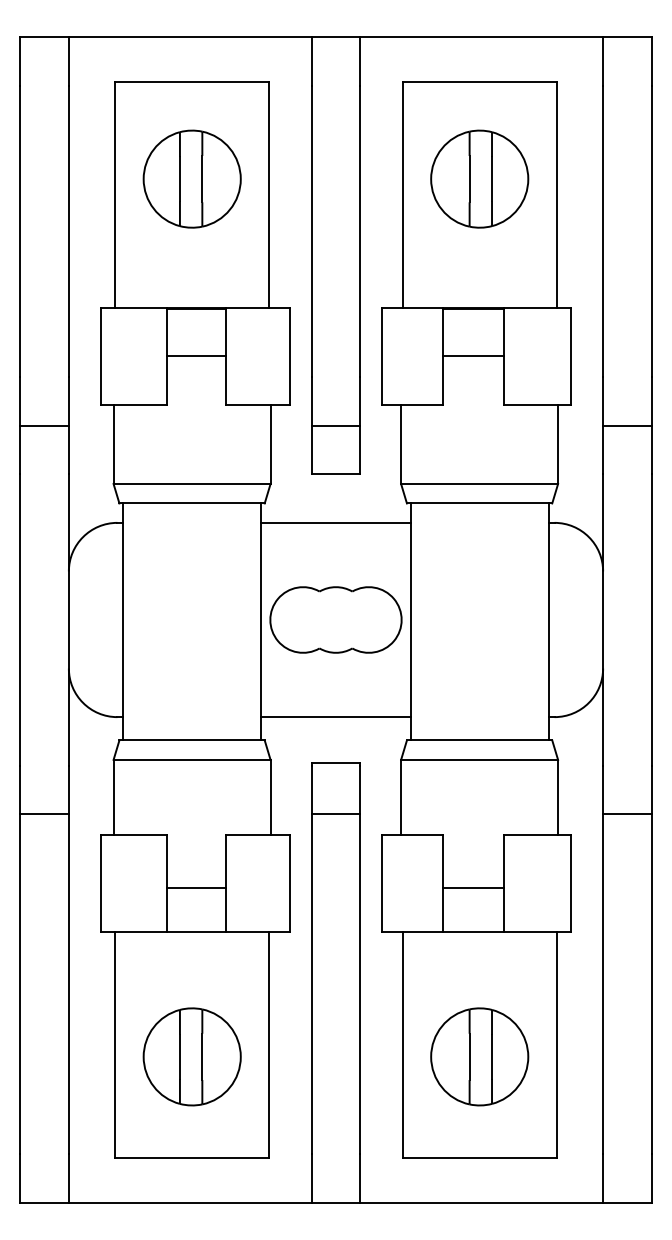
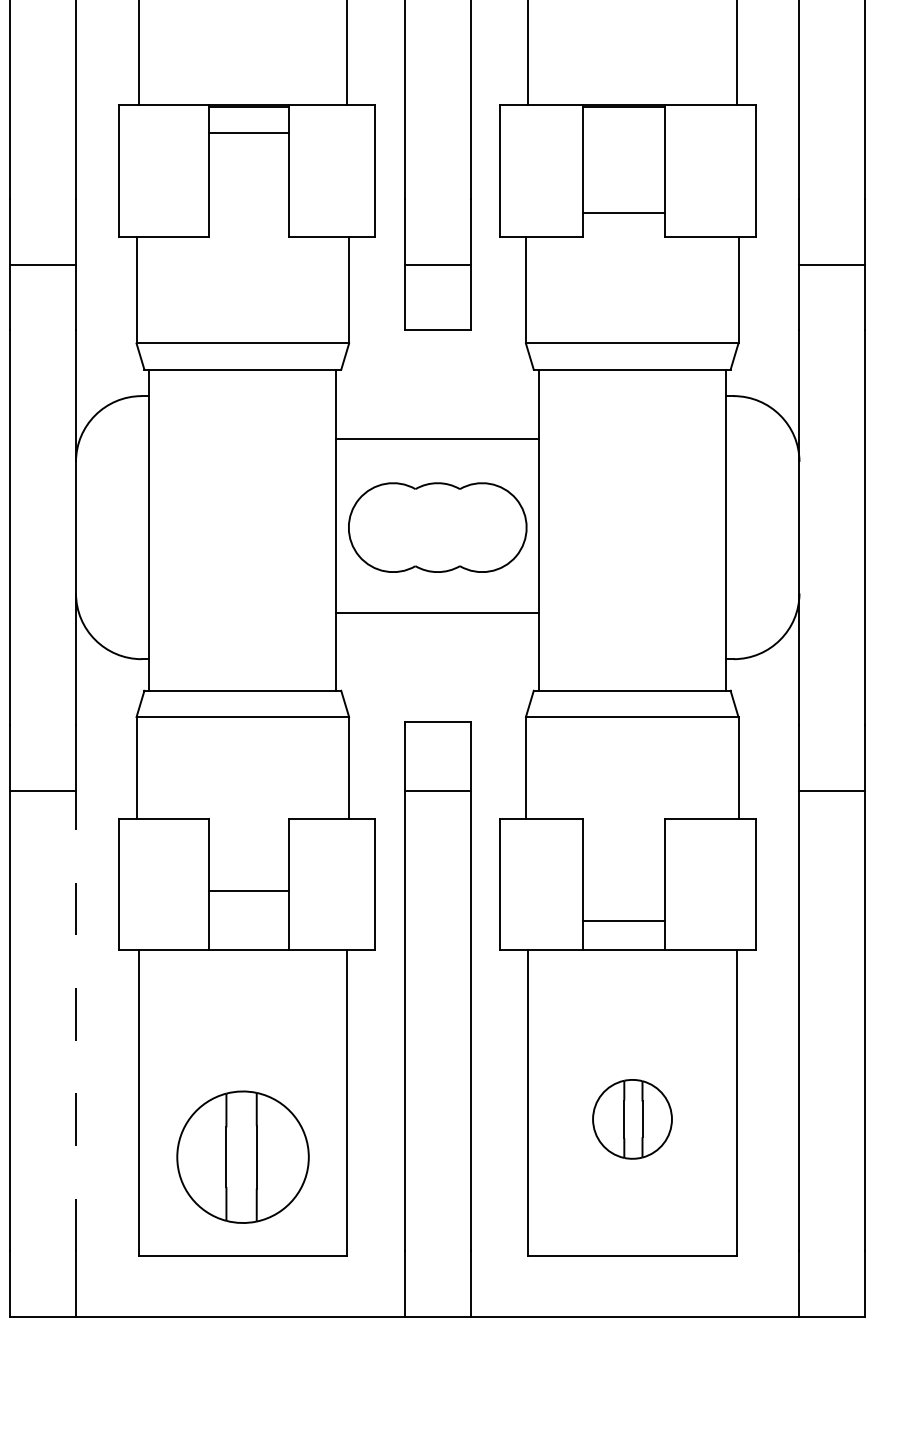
line: (195, 355) -> (247, 132), moved
line: (473, 355) -> (623, 212), moved
line: (335, 522) -> (437, 438), moved
line: (335, 717) -> (437, 613), moved
line: (473, 888) -> (623, 921), moved
line: (68, 984) -> (75, 1021), solid -> dashed
part: (191, 1056) -> (242, 1156), moved
part: (479, 1056) -> (632, 1118), size x0.6

